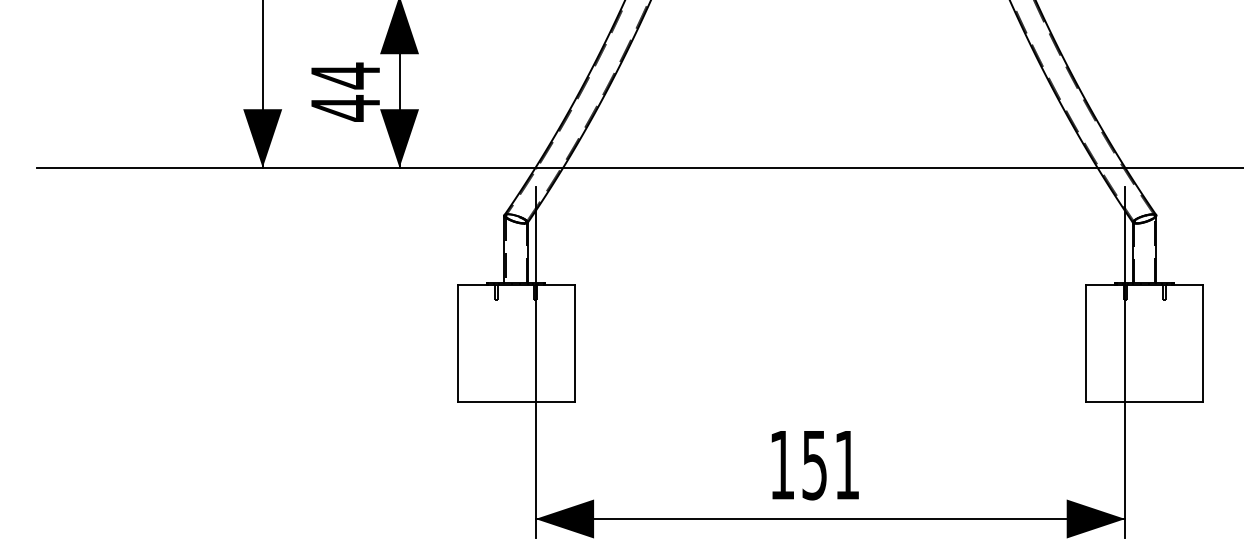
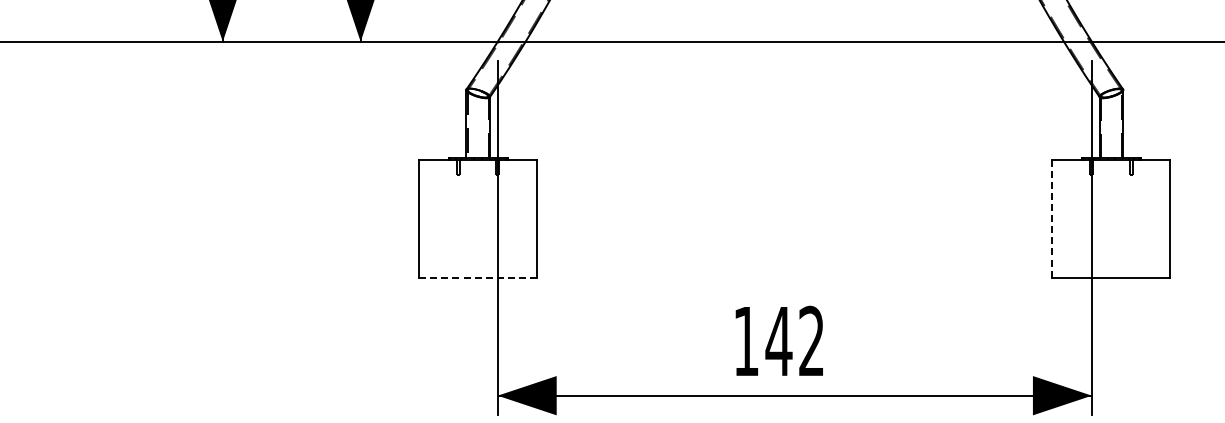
line: (1086, 343) -> (1052, 218), solid -> dashed
line: (516, 401) -> (478, 277), solid -> dashed
text: (829, 464) -> (793, 340), 151 -> 142

